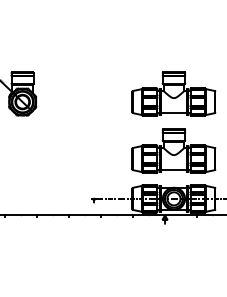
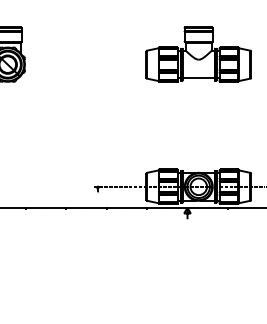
part: (173, 150) -> (198, 125), removed

